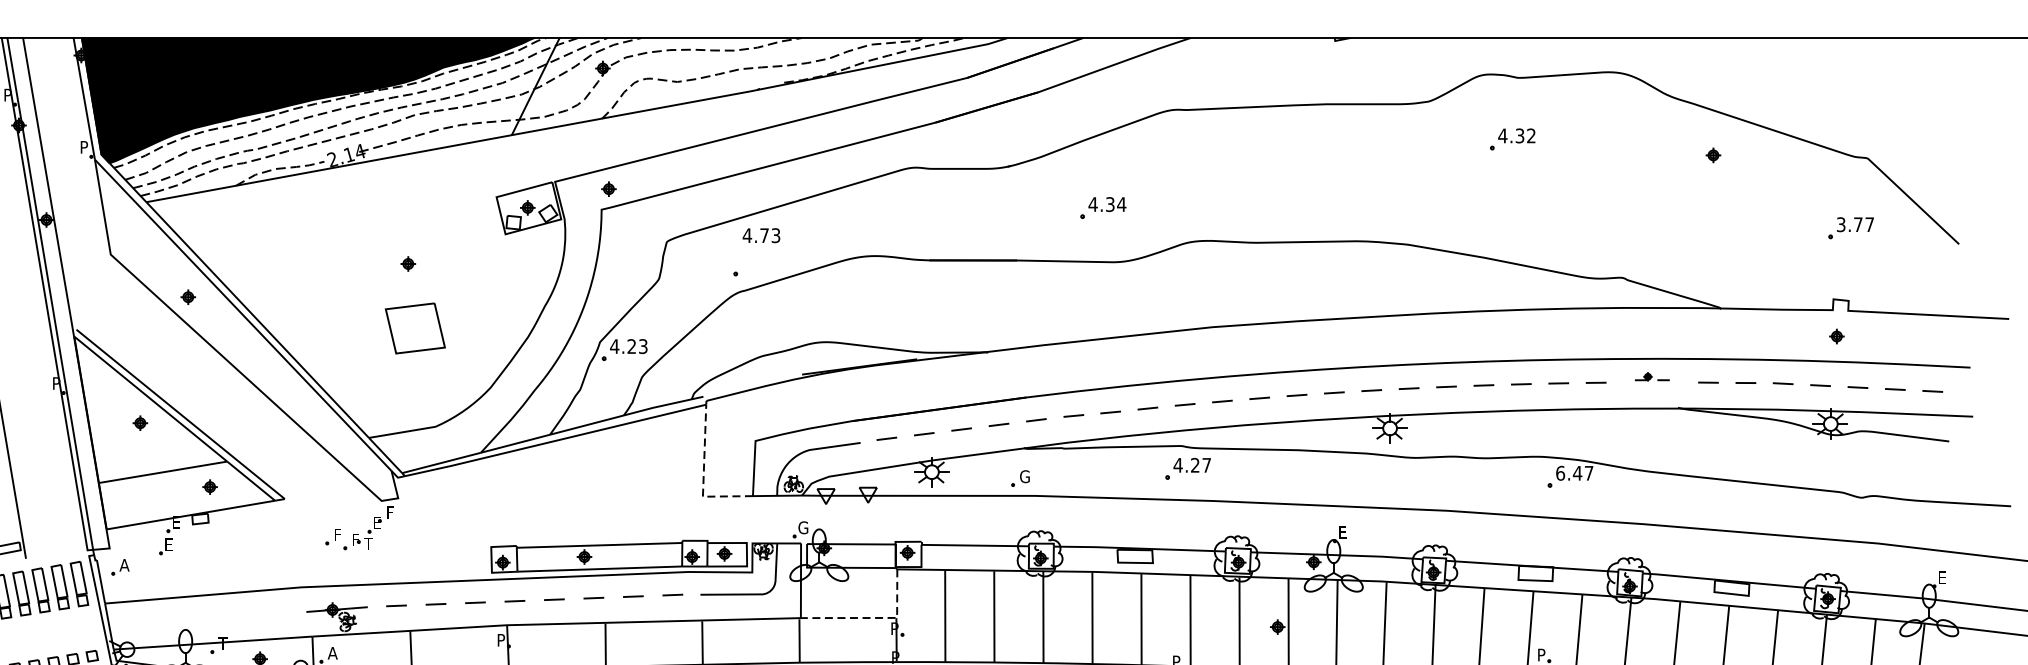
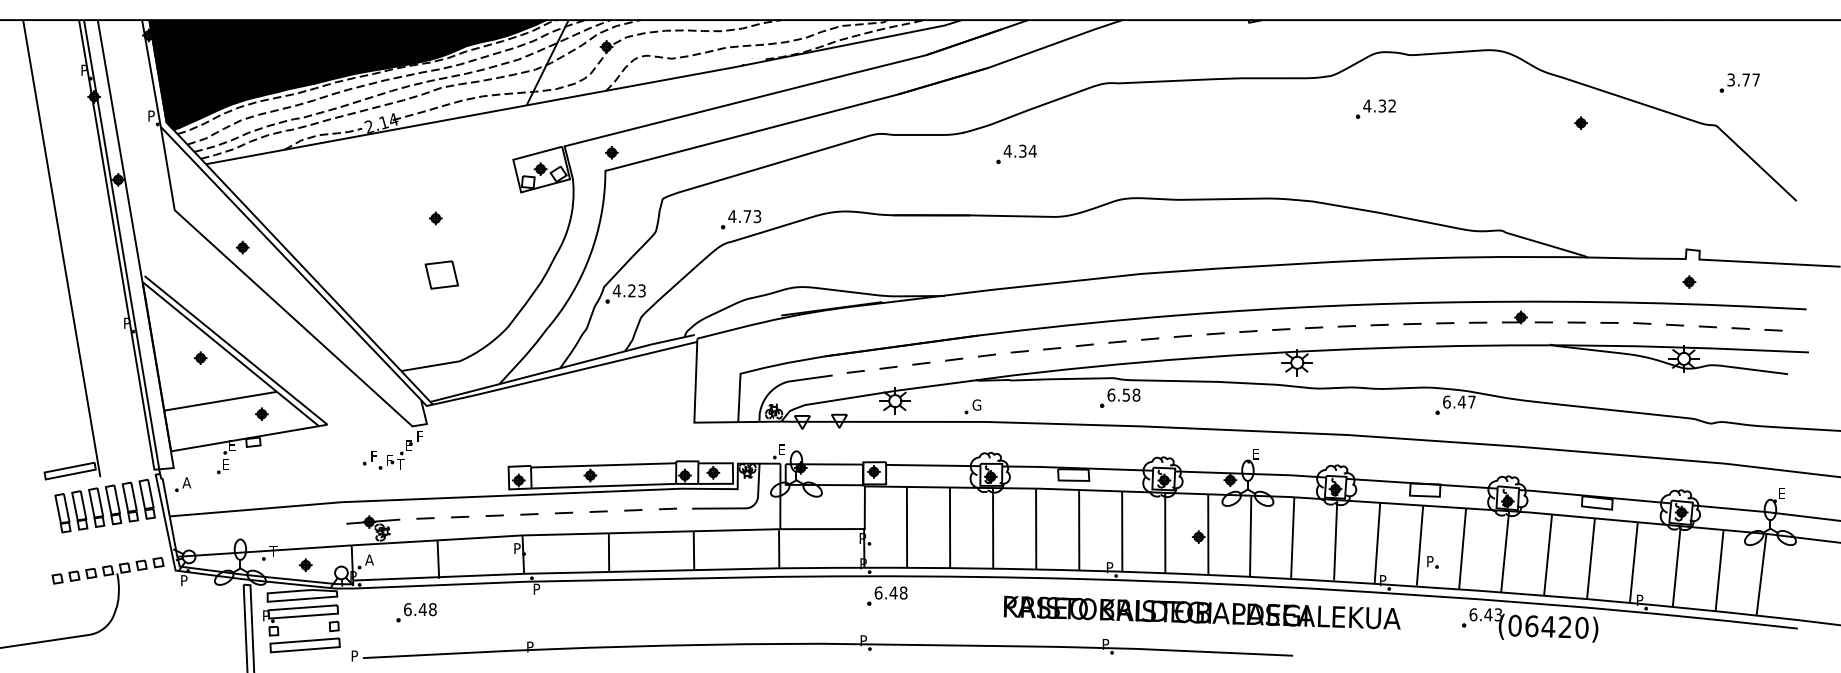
part: (1512, 138) -> (1375, 108), moved
part: (1103, 208) -> (1016, 154), moved
part: (1850, 227) -> (1739, 82), moved
text: (761, 235) -> (744, 216), moved
part: (414, 327) -> (441, 274), size x0.62
part: (1652, 376) -> (1527, 317), size x1.67
text: (1191, 464) -> (1123, 394), 4.27 -> 6.58
line: (704, 476) -> (695, 404), dashed -> solid
text: (803, 527) -> (782, 449), G -> E
line: (872, 618) -> (843, 529), dashed -> solid

